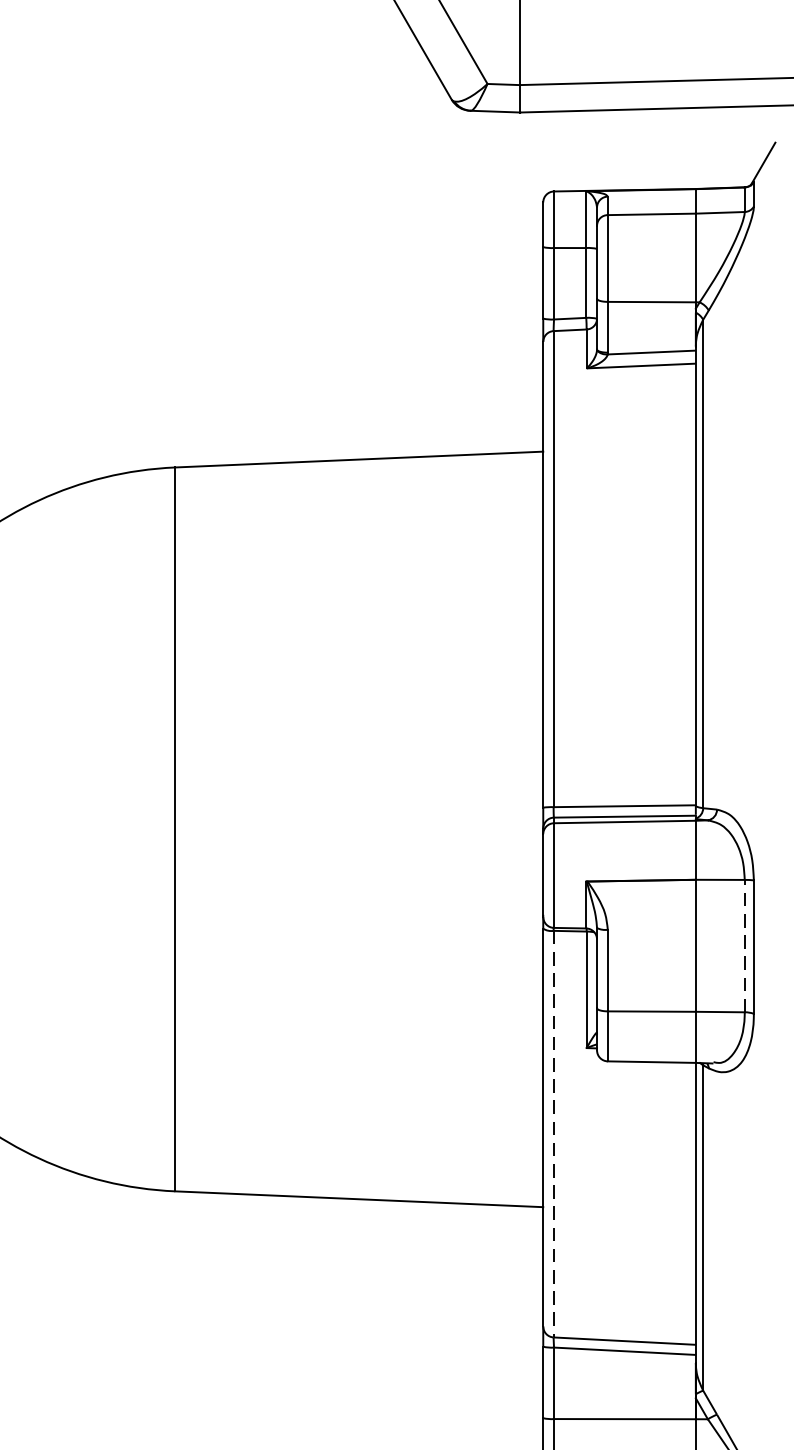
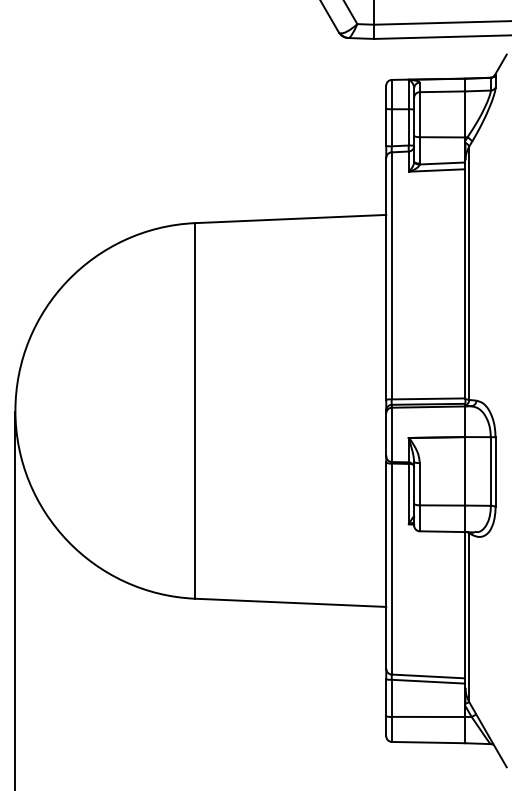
line: (744, 946) -> (490, 471), dashed -> solid
line: (553, 1134) -> (391, 569), dashed -> solid

